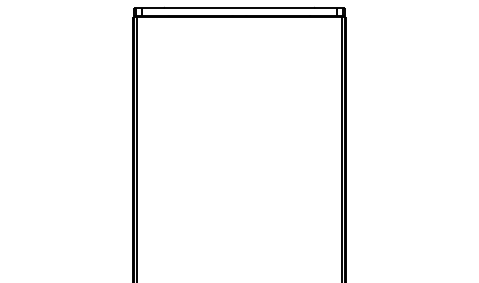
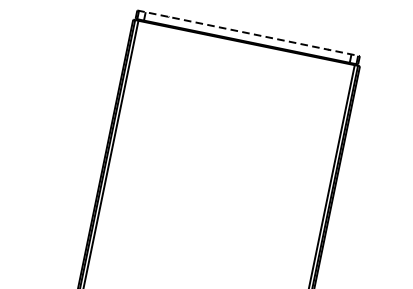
line: (239, 7) -> (248, 33), solid -> dashed

